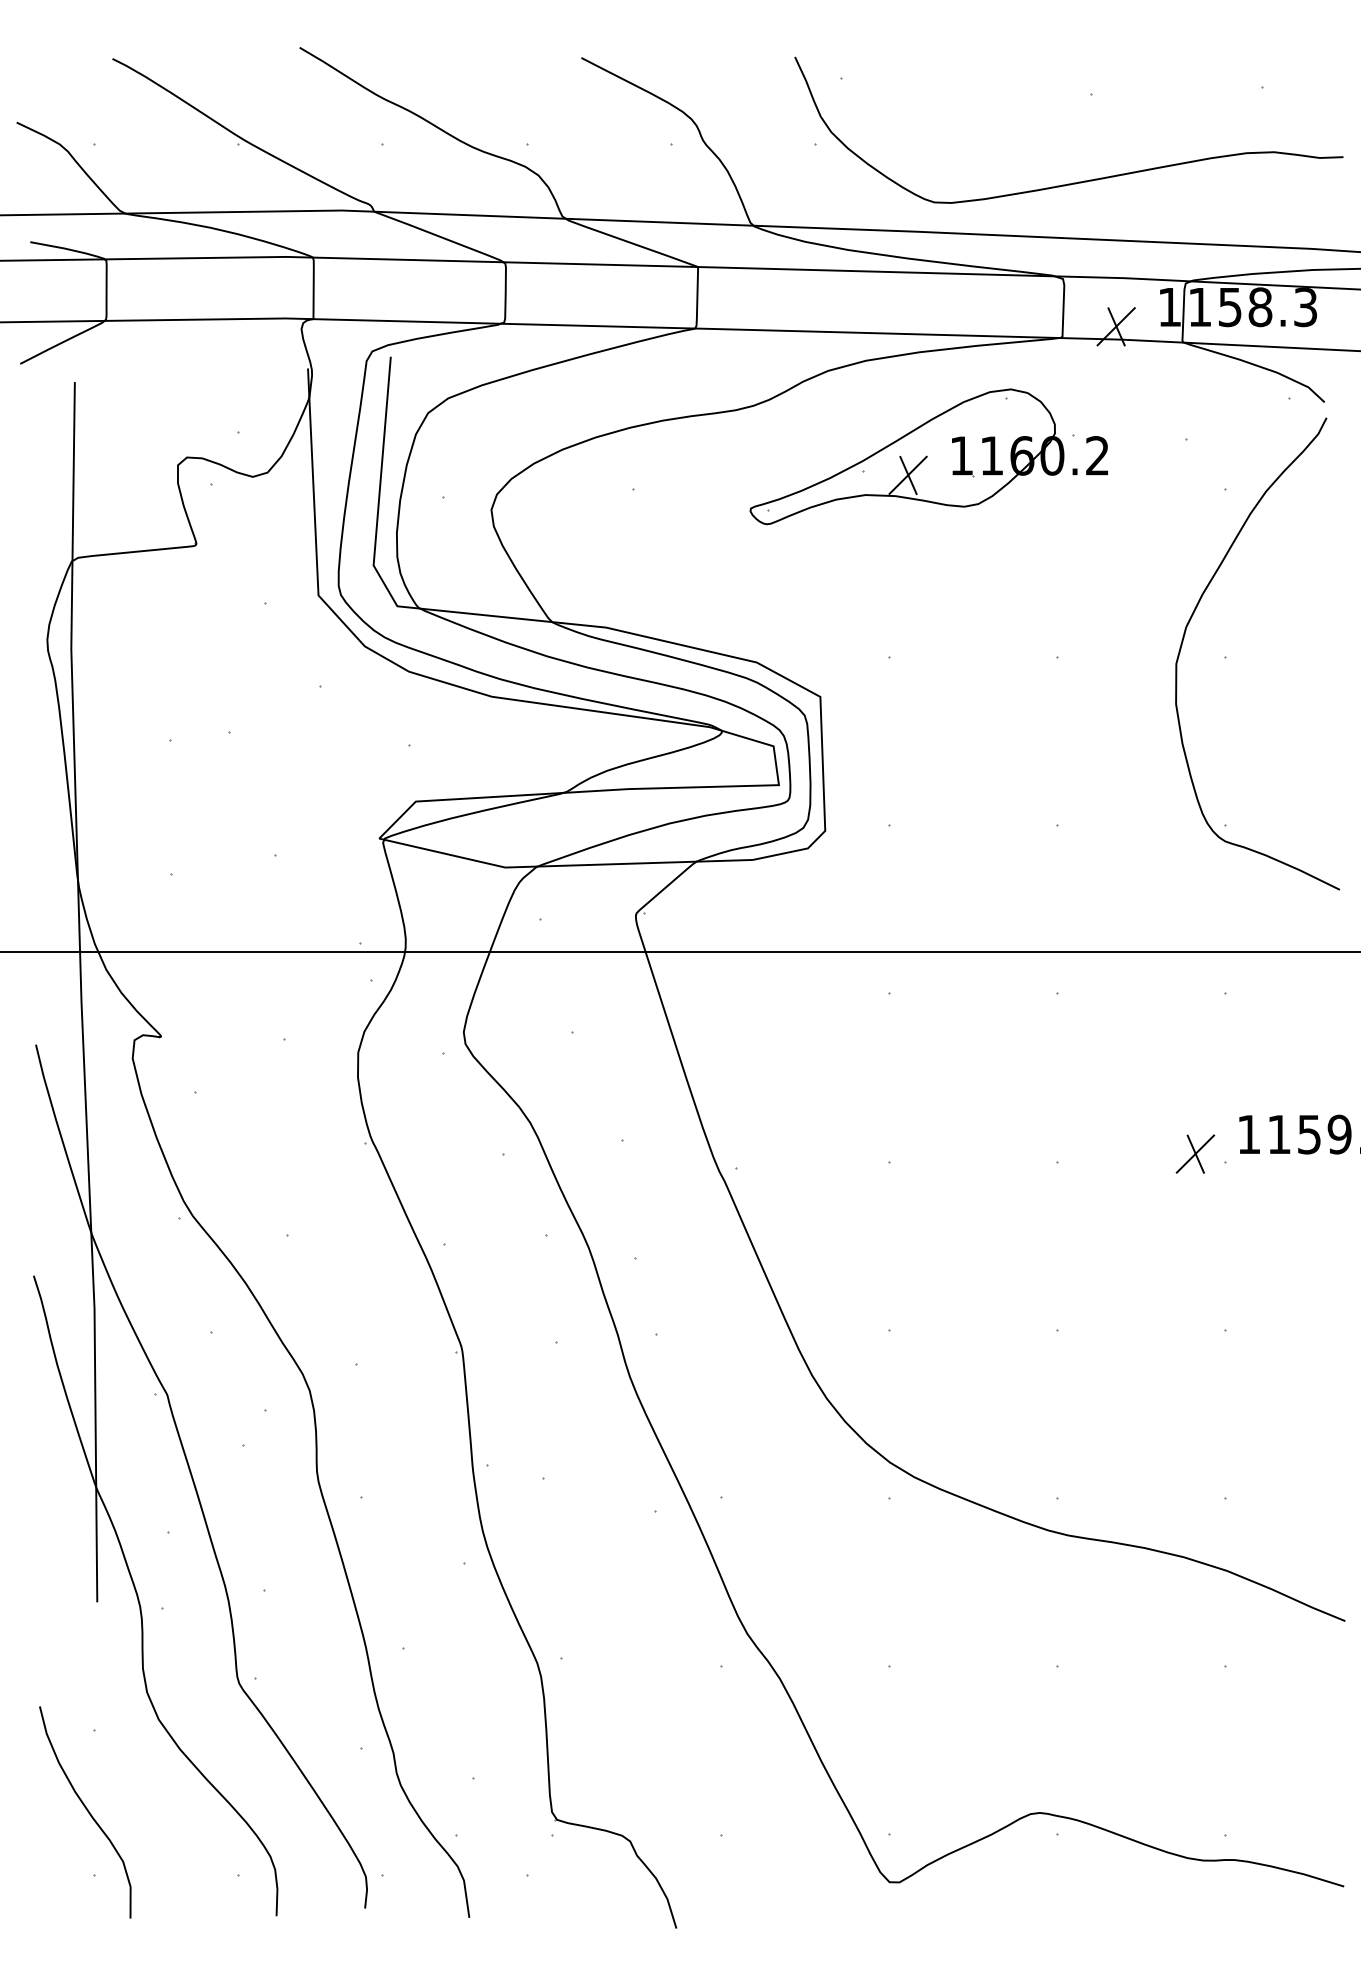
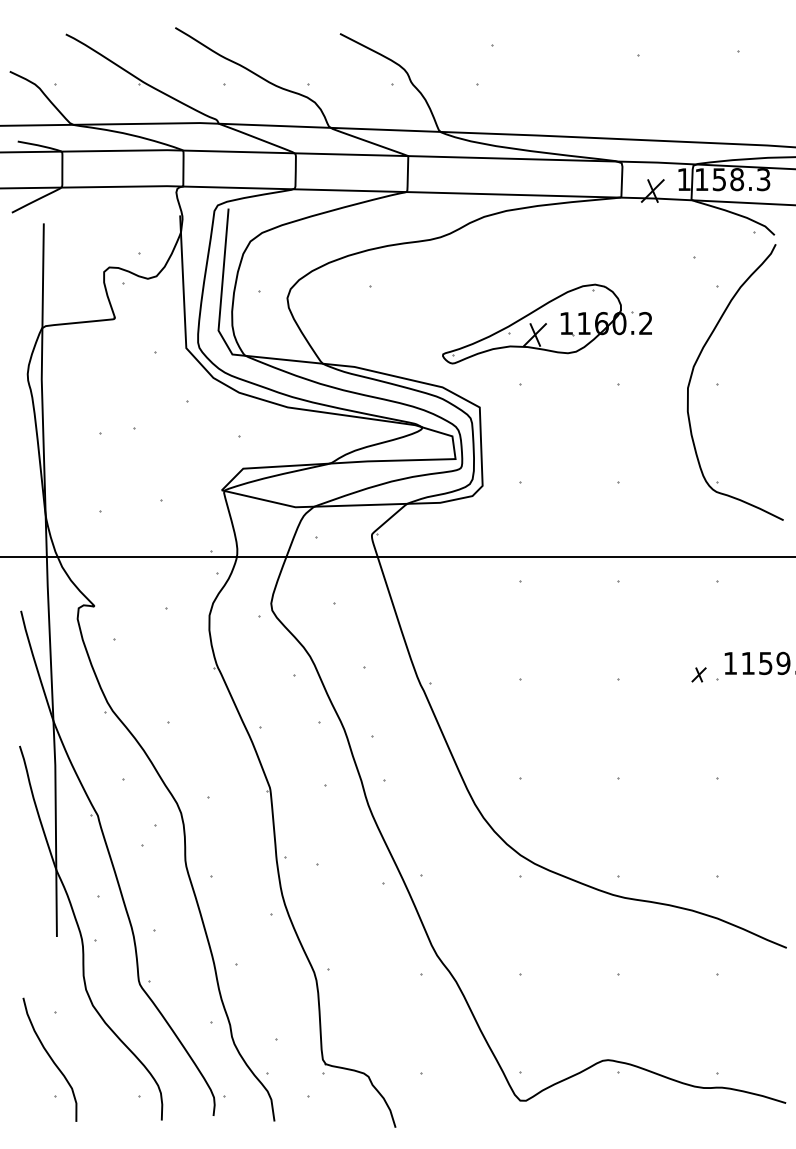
curve: (1079, 180) -> (631, 105), removed
part: (927, 455) -> (546, 323), moved
part: (1194, 1153) -> (698, 674), size x0.6

